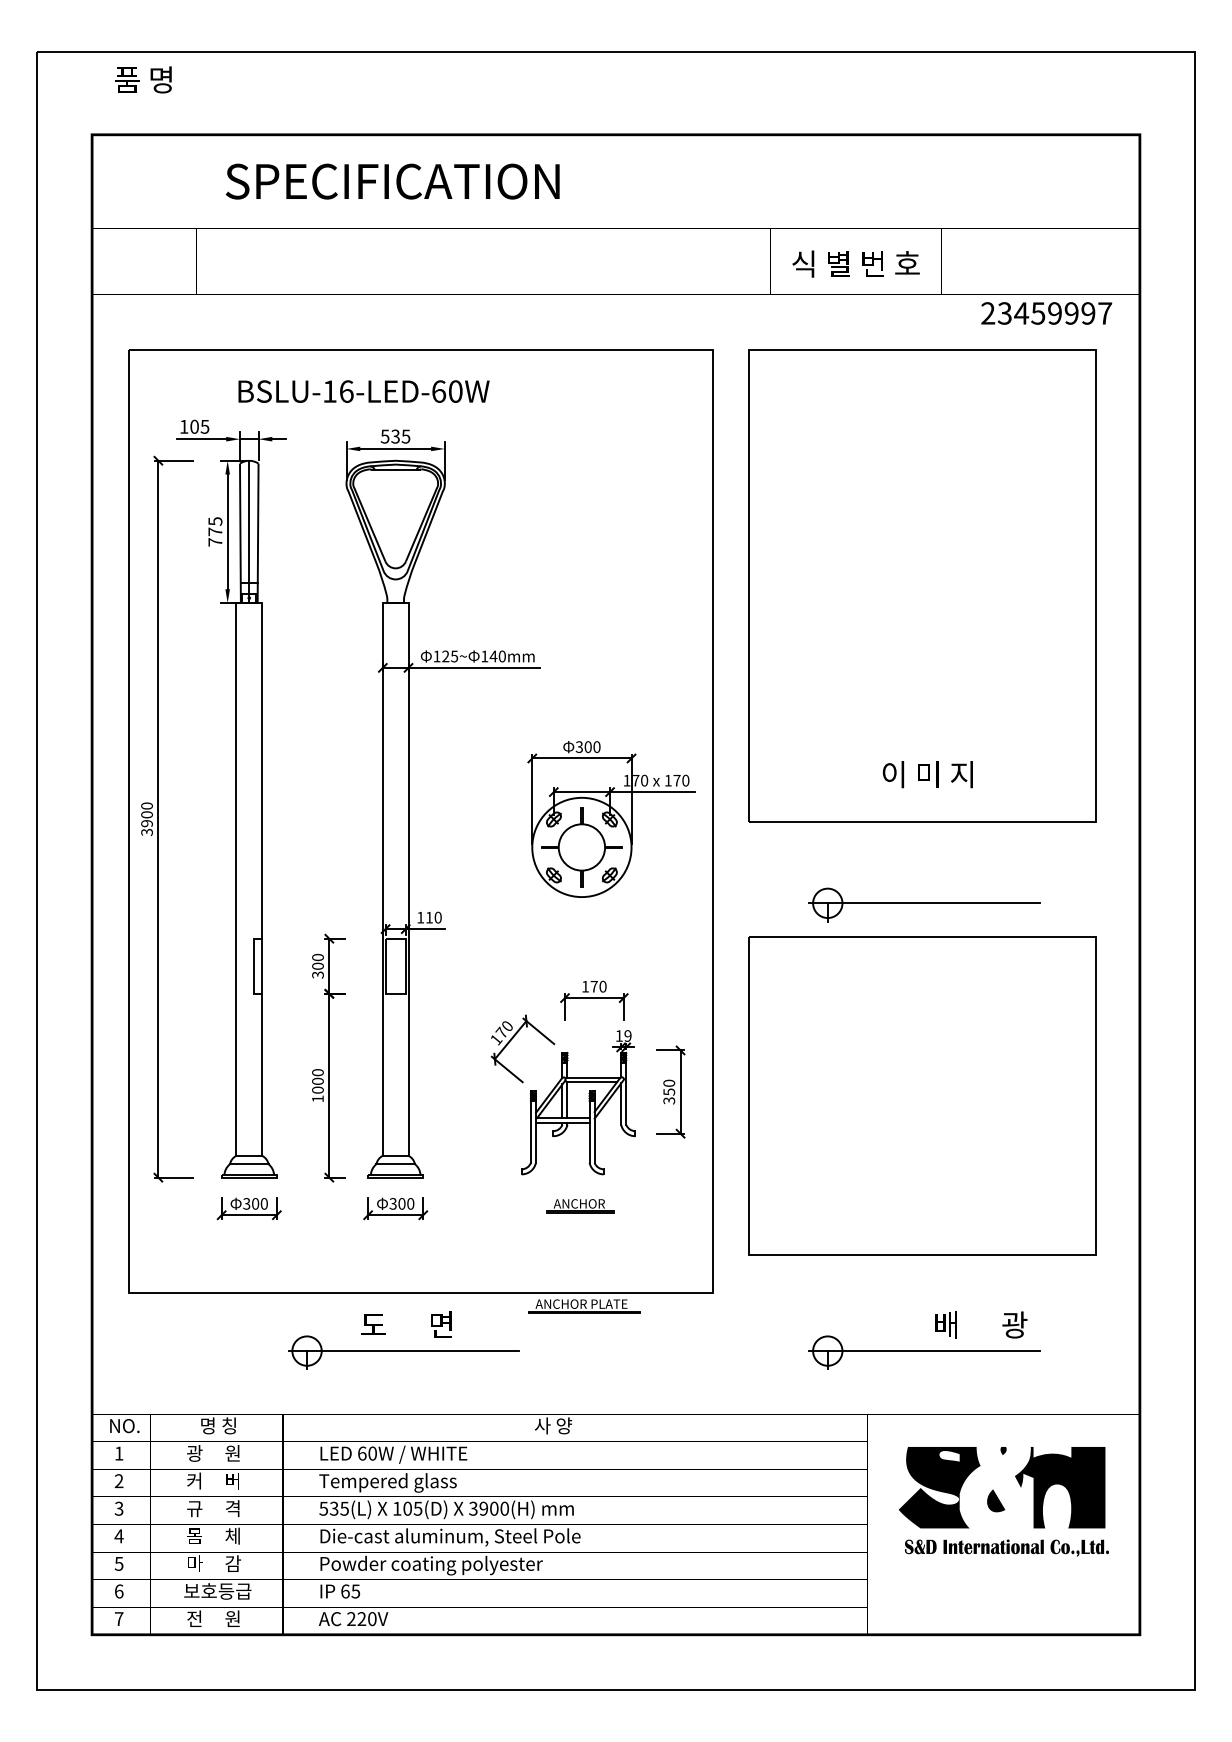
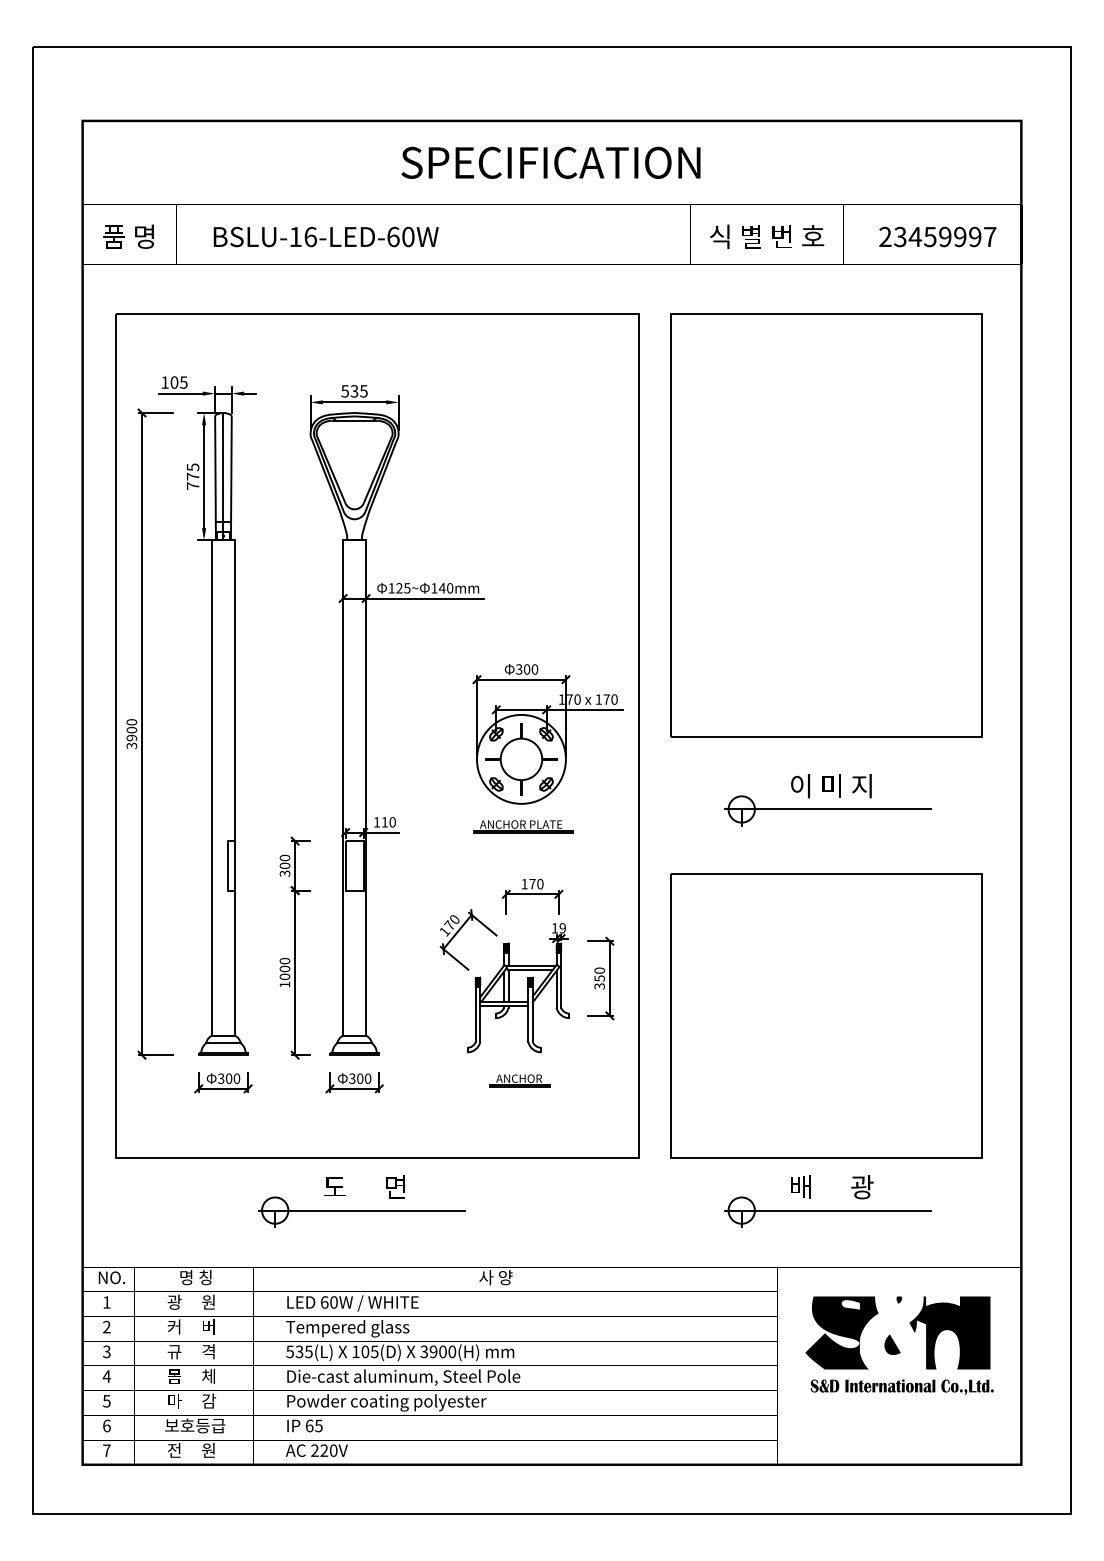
text: (143, 79) -> (128, 236), moved
text: (392, 181) -> (550, 162), moved
text: (1046, 312) -> (937, 236), moved
text: (363, 391) -> (325, 236), moved
text: (927, 775) -> (831, 786), moved
part: (922, 1095) -> (826, 1015), moved
part: (584, 1306) -> (523, 826), moved
text: (981, 1325) -> (832, 1187), moved

